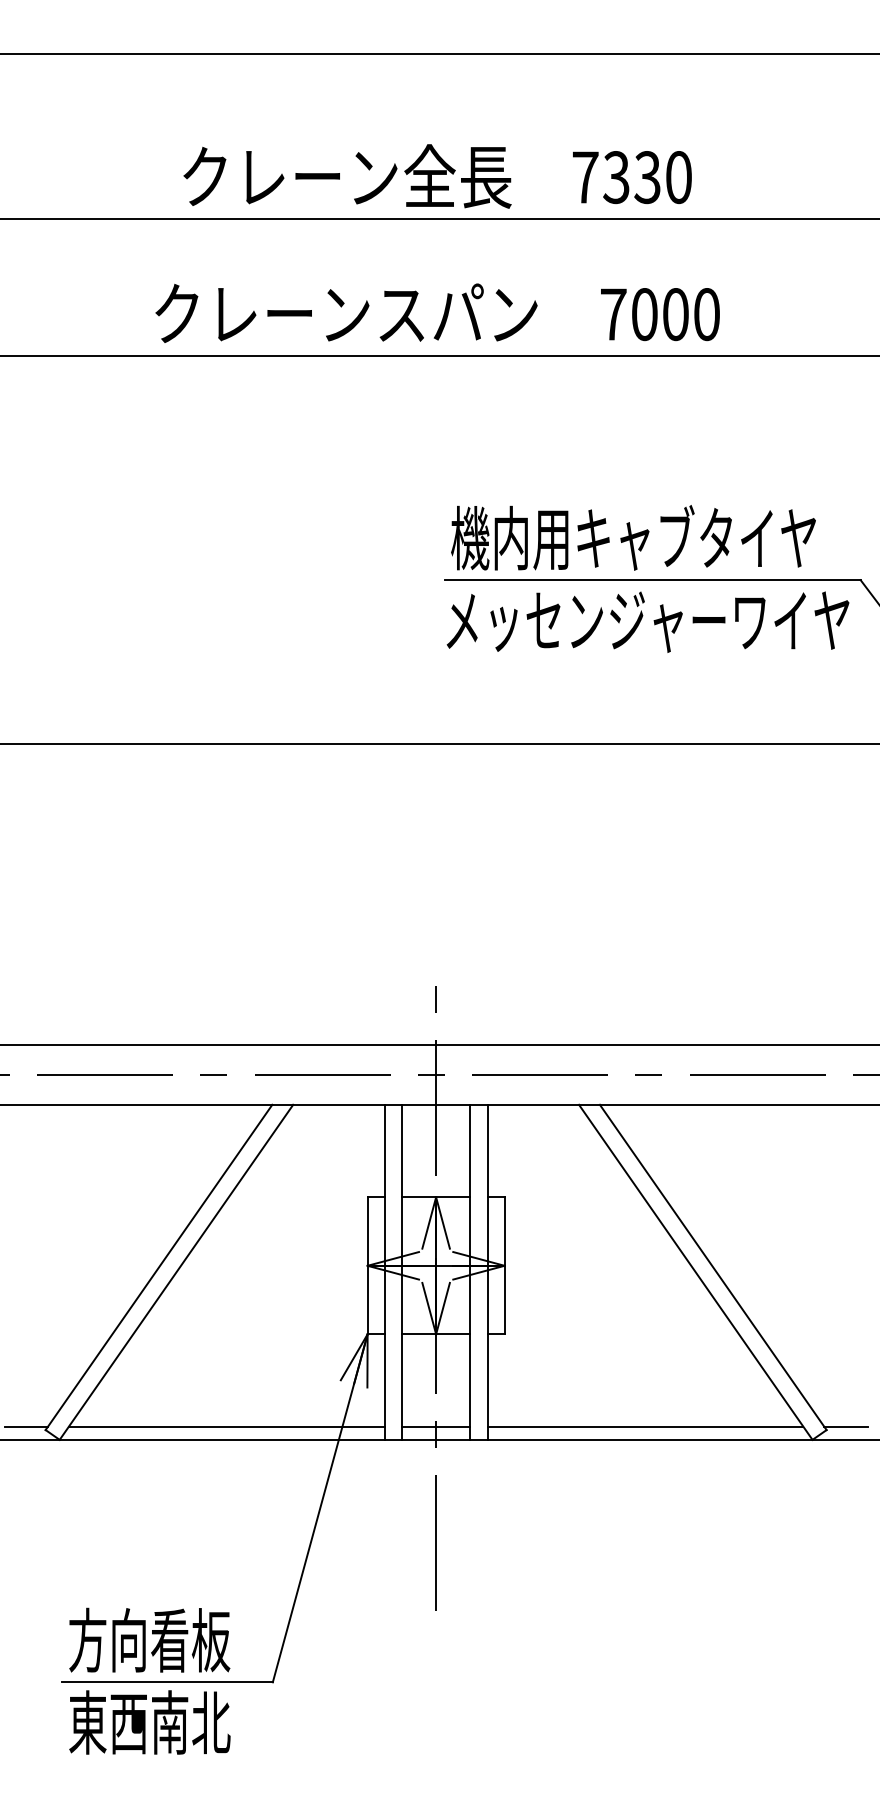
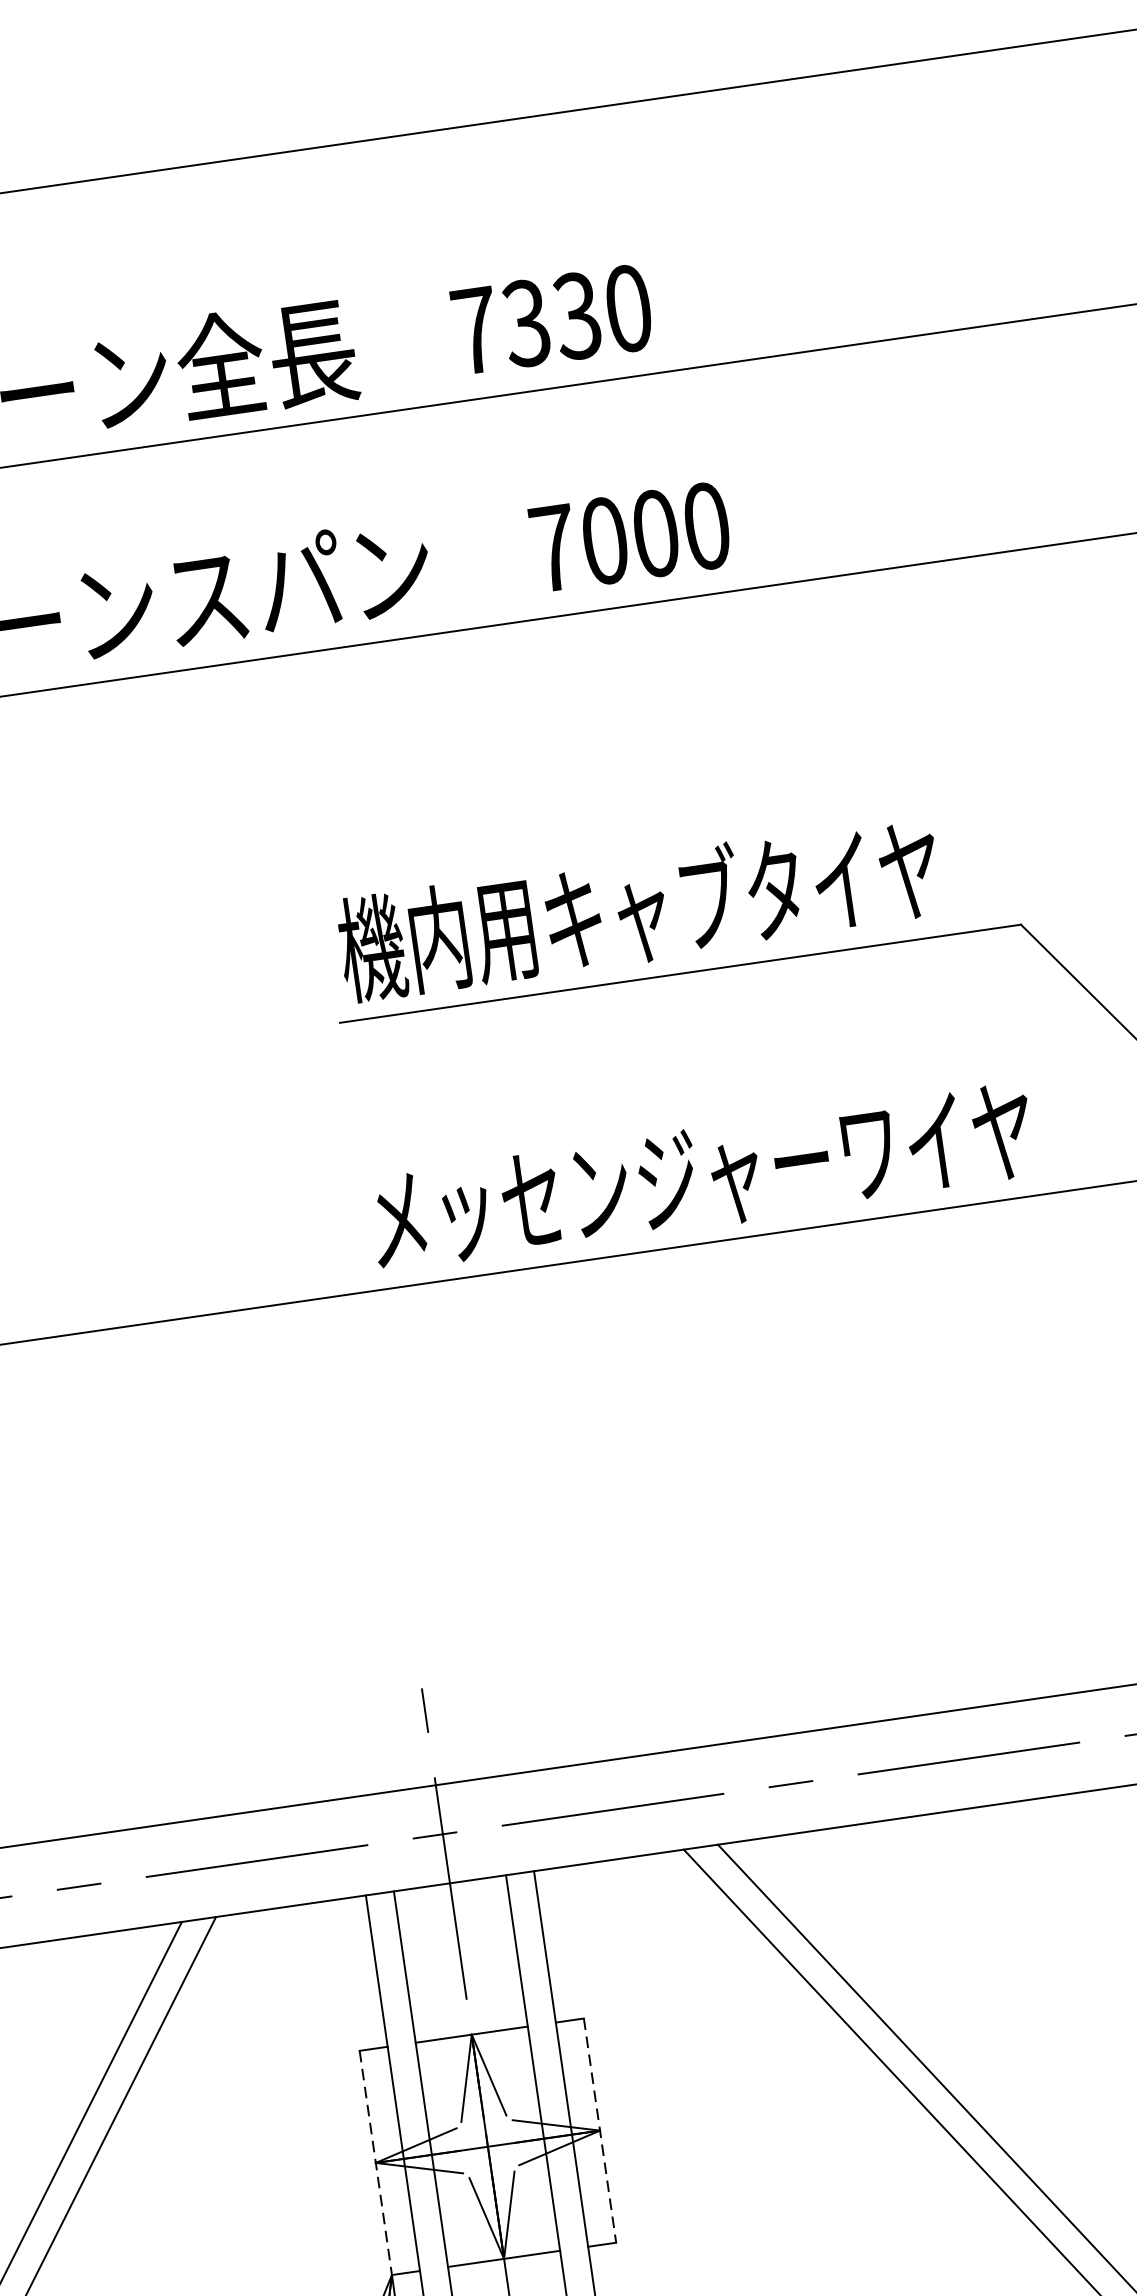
text: (647, 621) -> (701, 1176), moved
line: (367, 1265) -> (375, 2162), solid -> dashed
line: (504, 1265) -> (599, 2130), solid -> dashed

